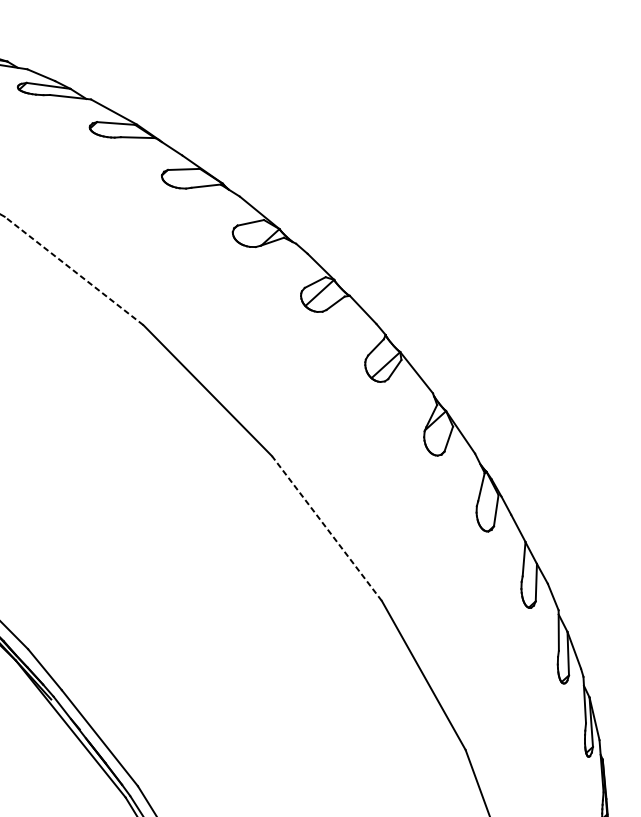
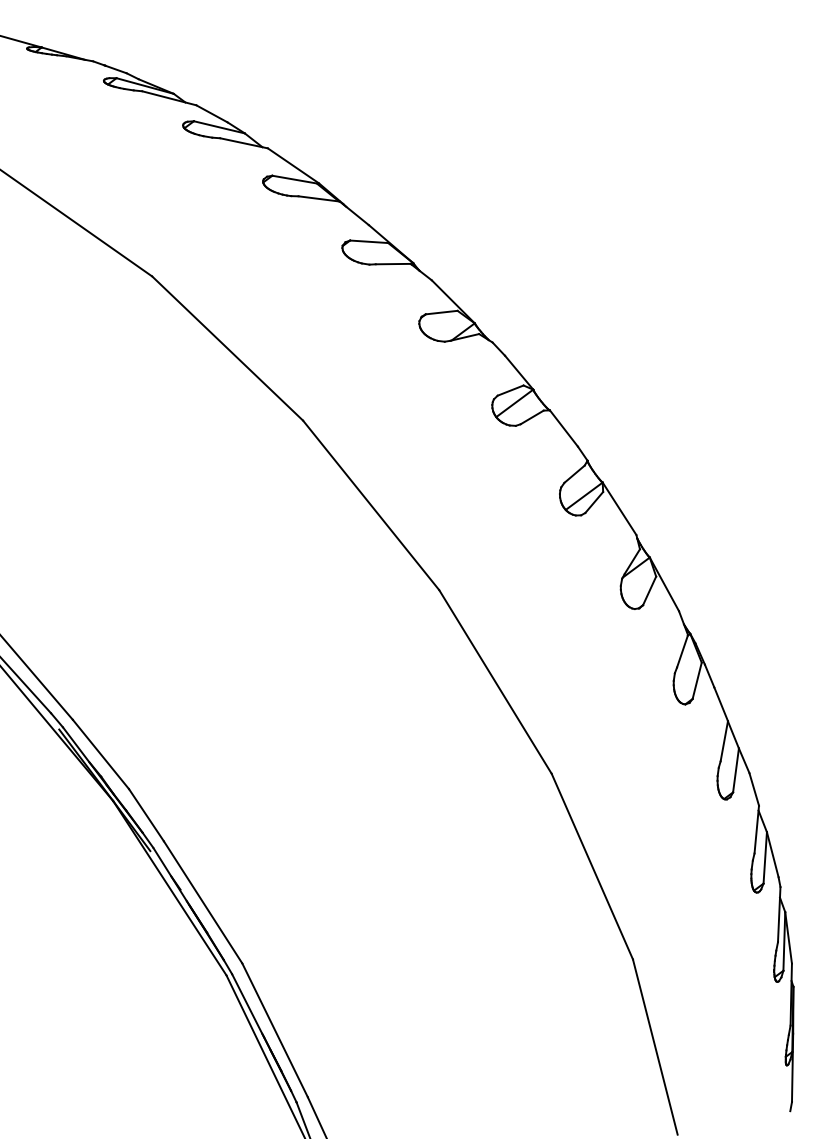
line: (73, 270) -> (227, 348), dashed -> solid
line: (326, 528) -> (495, 681), dashed -> solid

